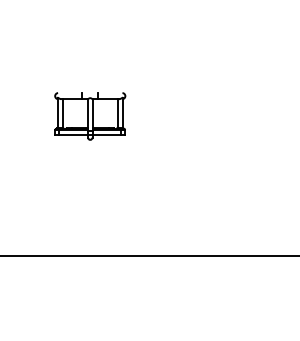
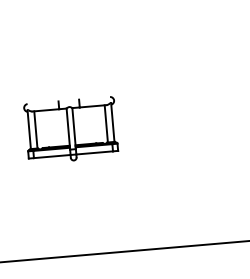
part: (90, 116) -> (71, 130), size x1.43

